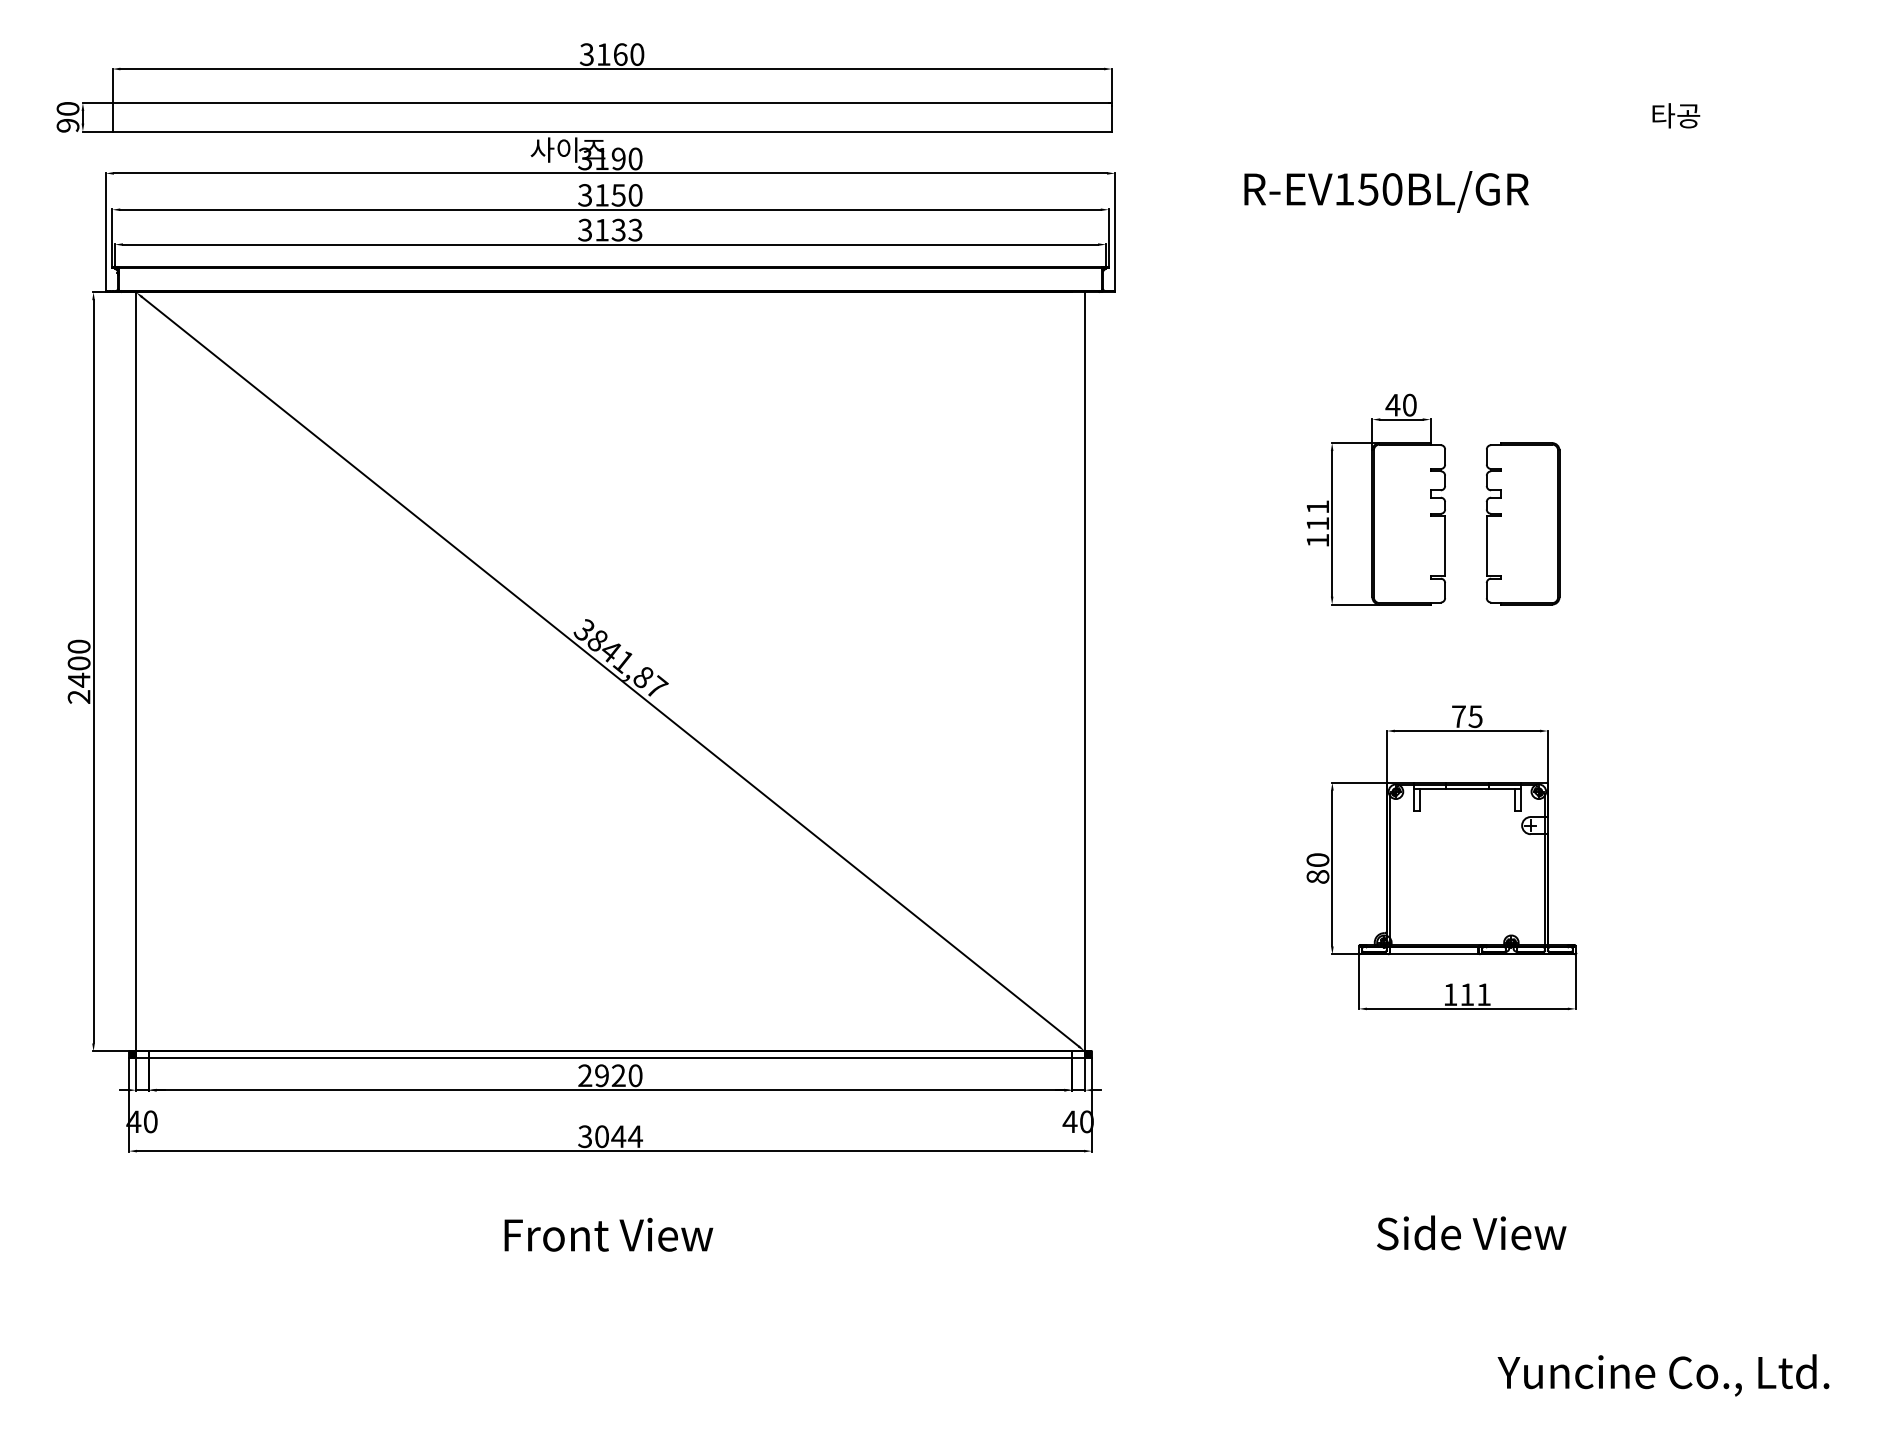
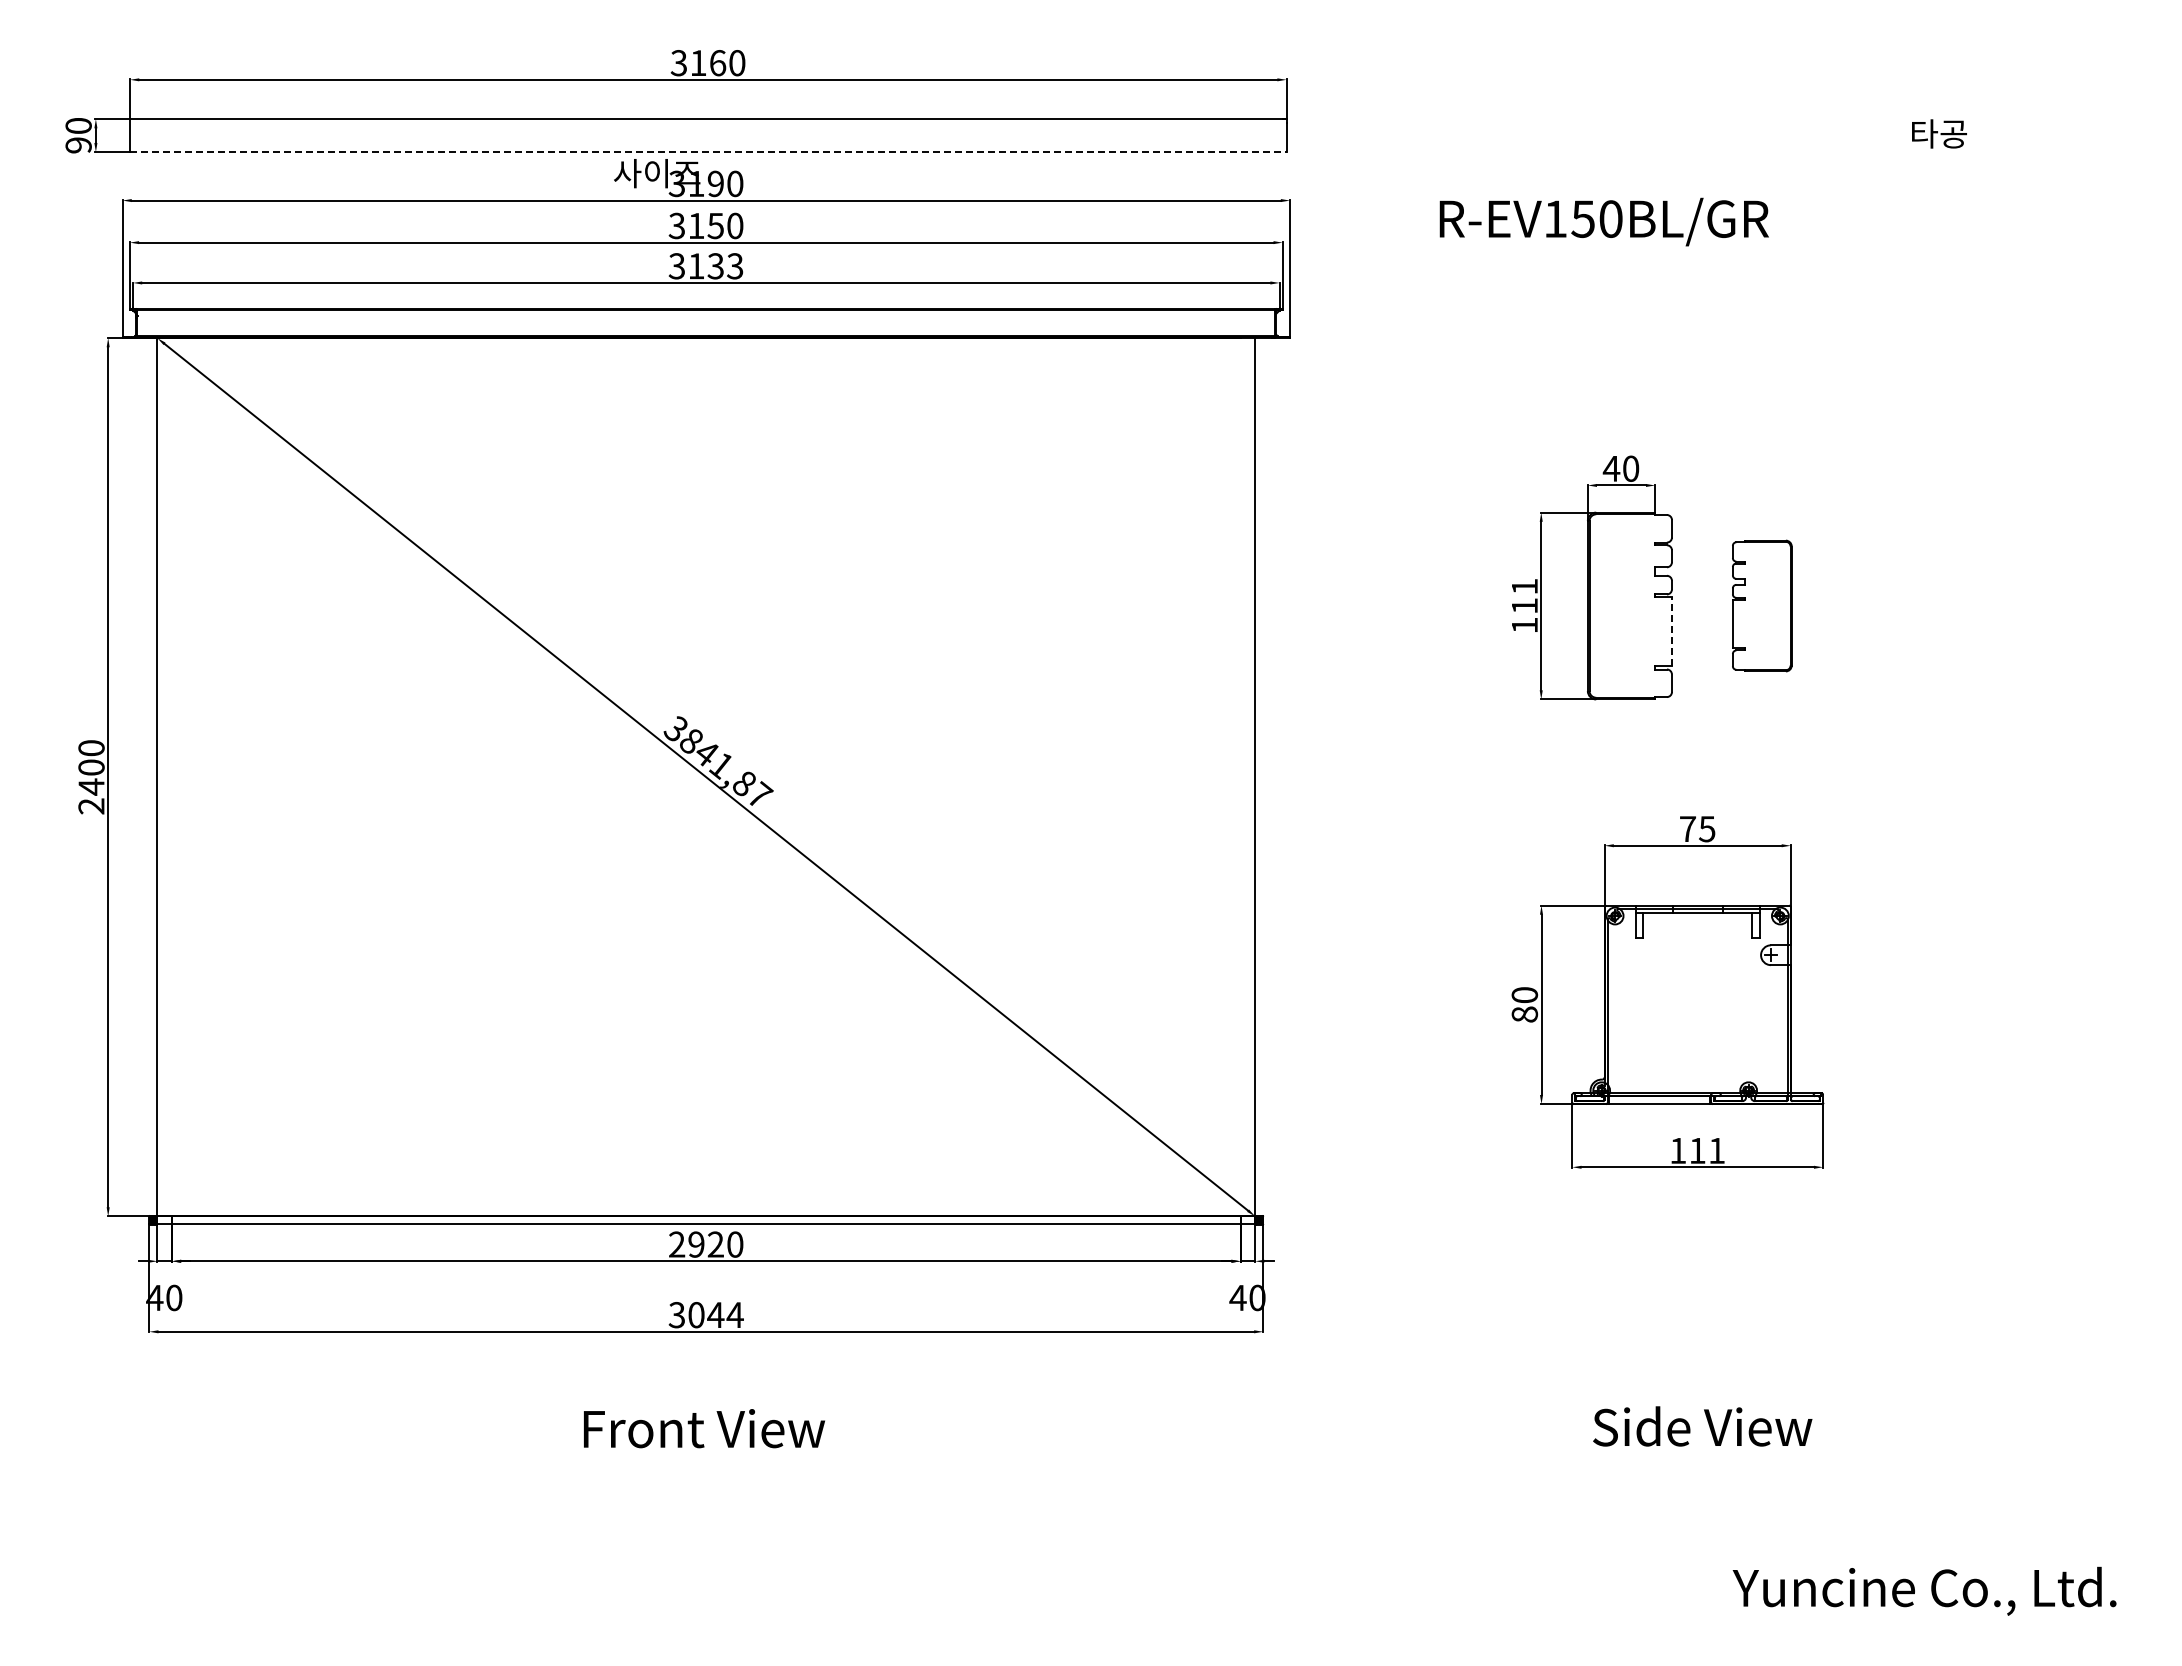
line: (612, 131) -> (708, 152), solid -> dashed
part: (1523, 523) -> (1762, 605), size x0.7
line: (1444, 545) -> (1671, 631), solid -> dashed

